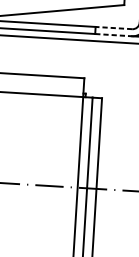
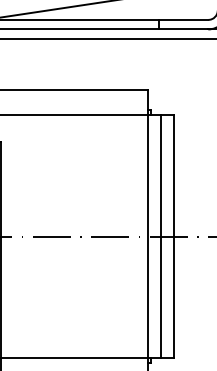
line: (113, 27) -> (183, 19), dashed -> solid
line: (113, 35) -> (183, 29), dashed -> solid

